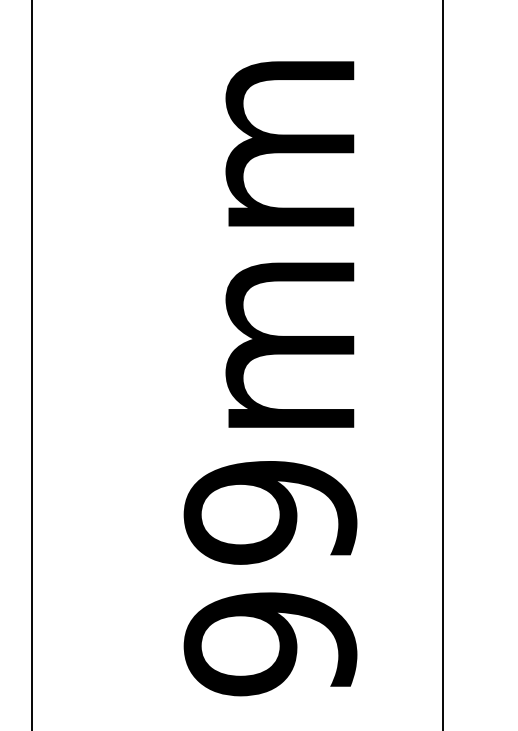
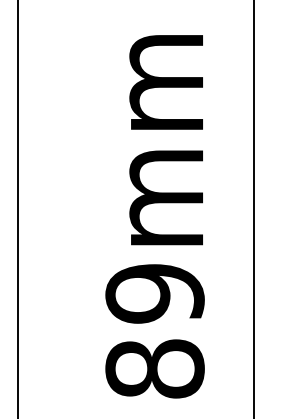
text: (269, 644) -> (154, 369), 99mm -> 89mm

